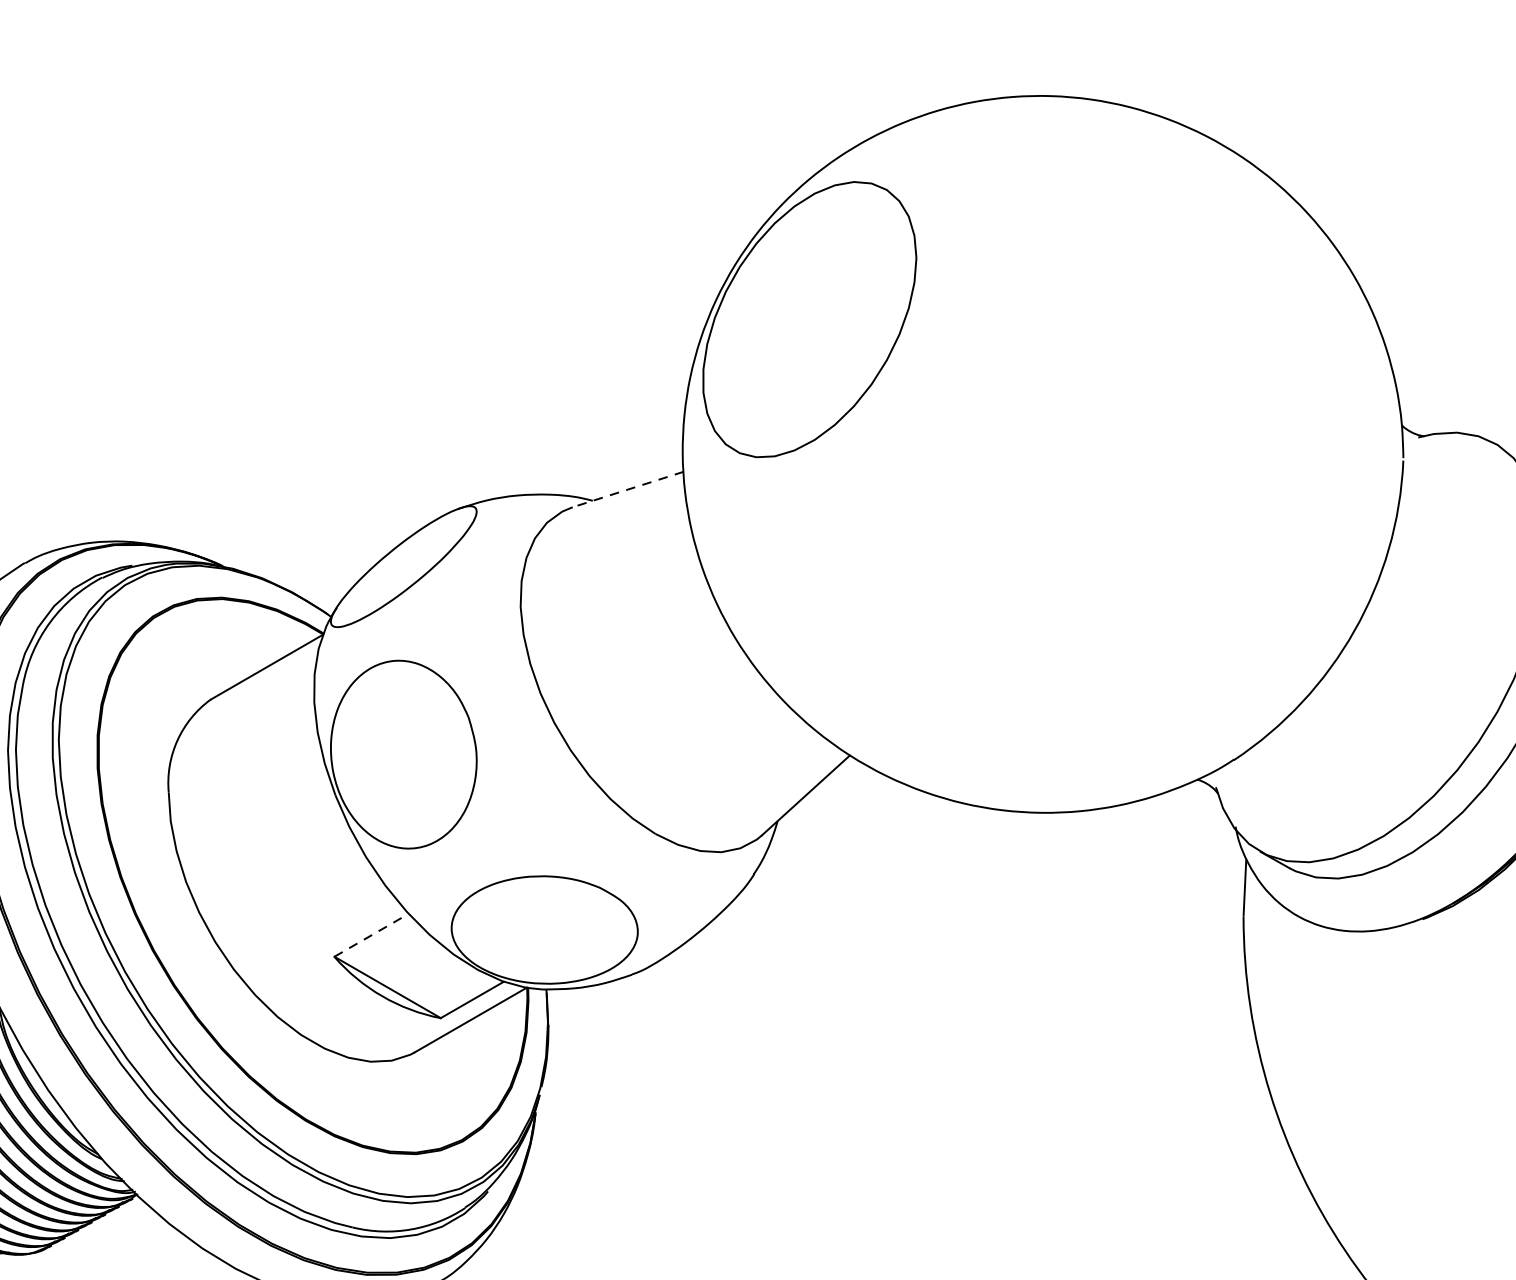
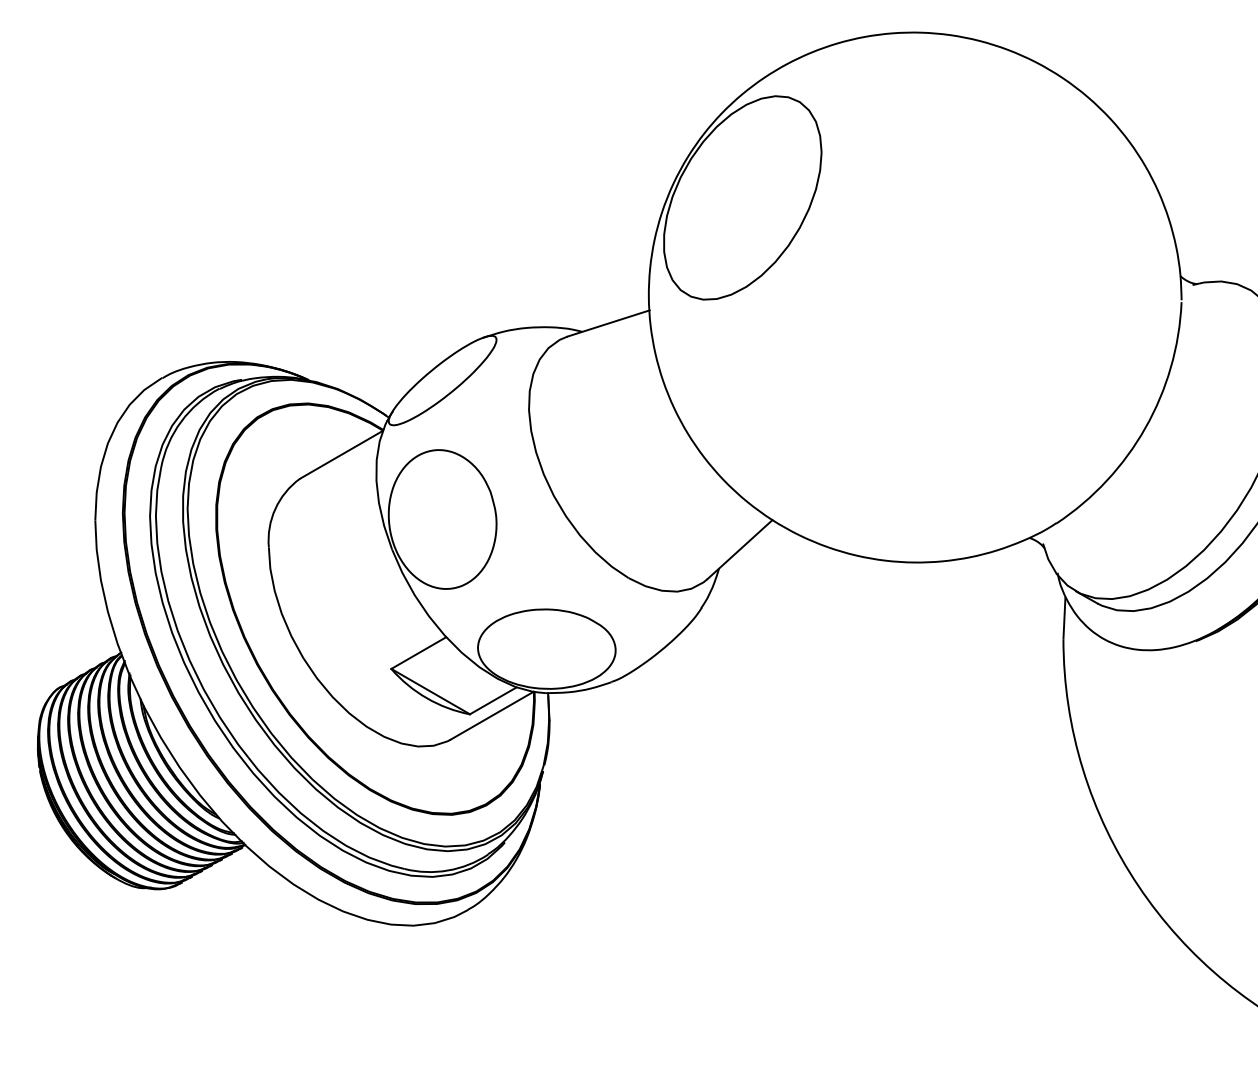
line: (628, 489) -> (608, 323), dashed -> solid
line: (371, 935) -> (418, 653), dashed -> solid

